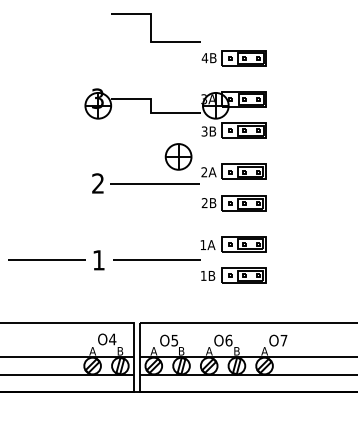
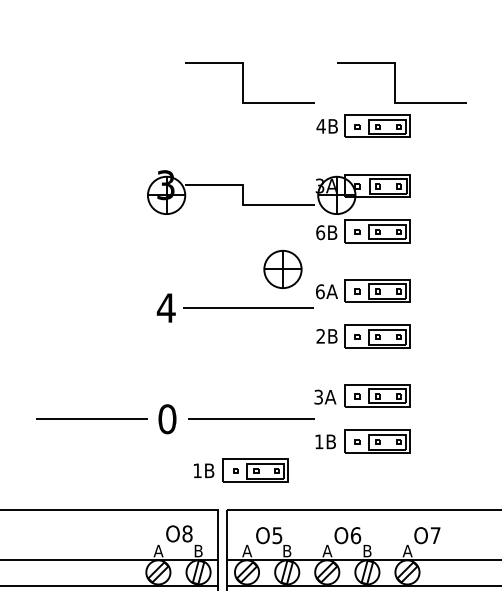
curve: (256, 27) -> (395, 82), added
text: (204, 131) -> (320, 232), 3B -> 6B
text: (204, 172) -> (320, 292), 2A -> 6A
text: (97, 183) -> (165, 307), 2 -> 4
text: (203, 245) -> (318, 397), 1A -> 3A
text: (98, 260) -> (166, 419), 1 -> 0
part: (149, 295) -> (240, 470), added
text: (112, 339) -> (187, 533), O4 -> O8

